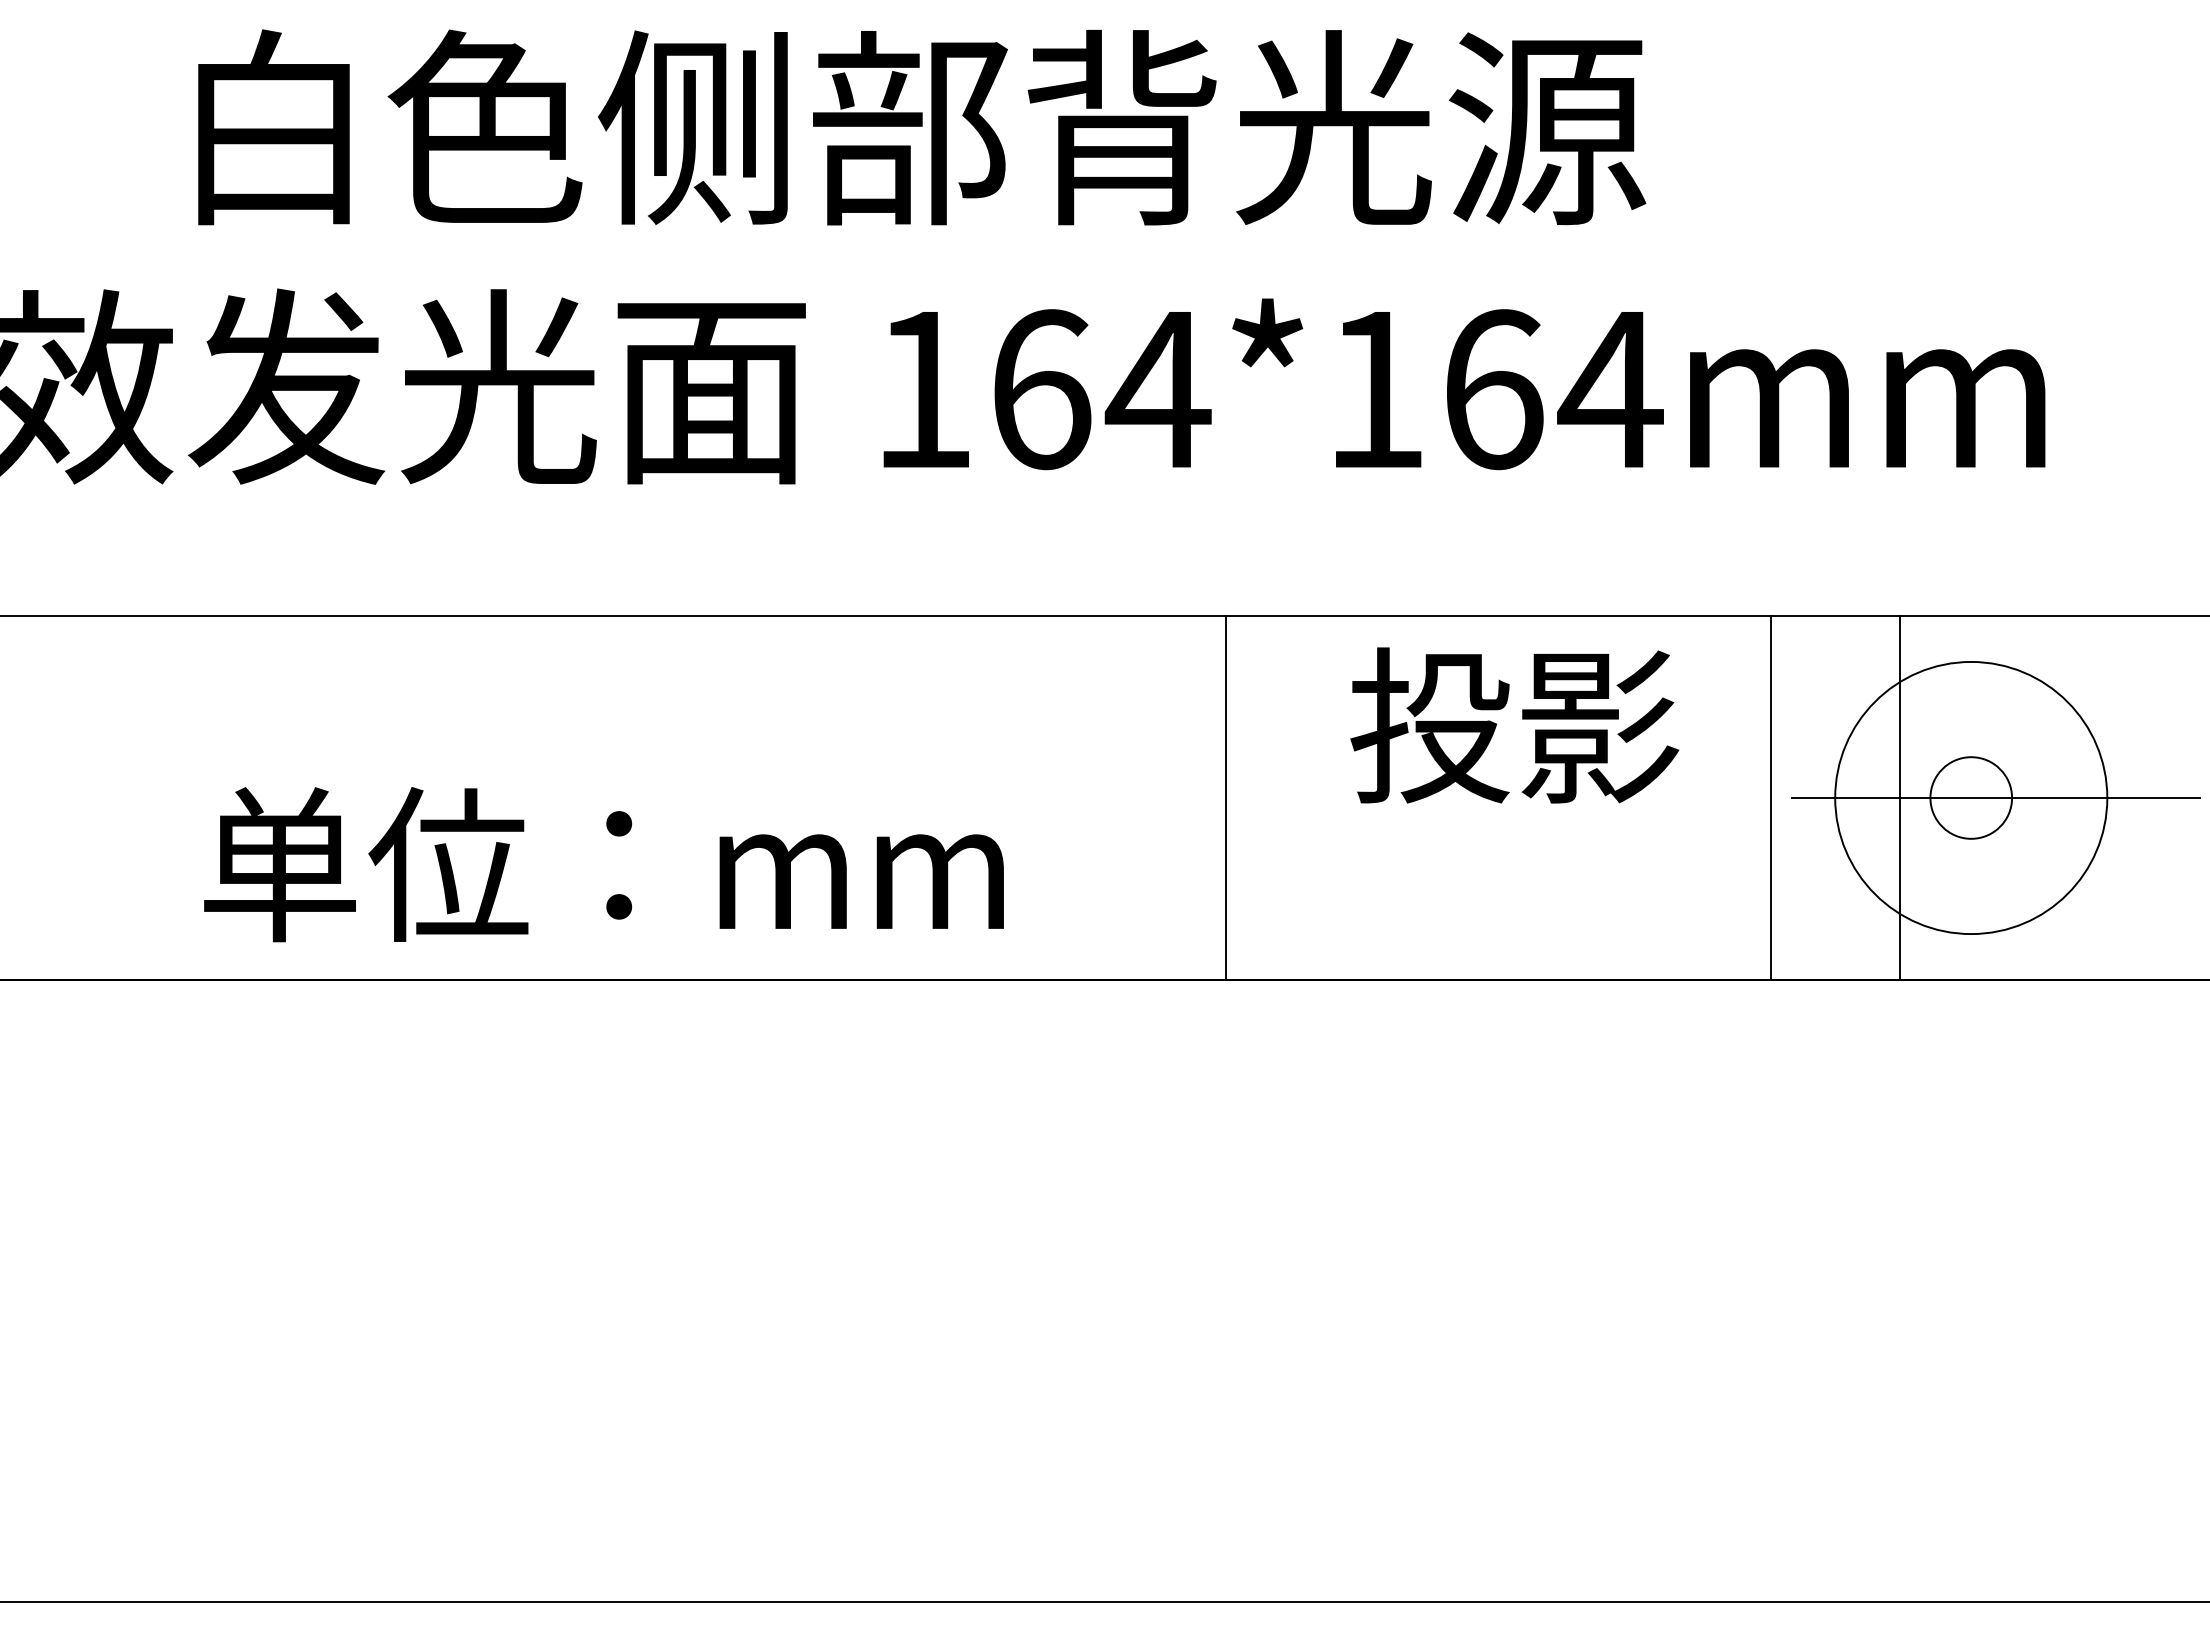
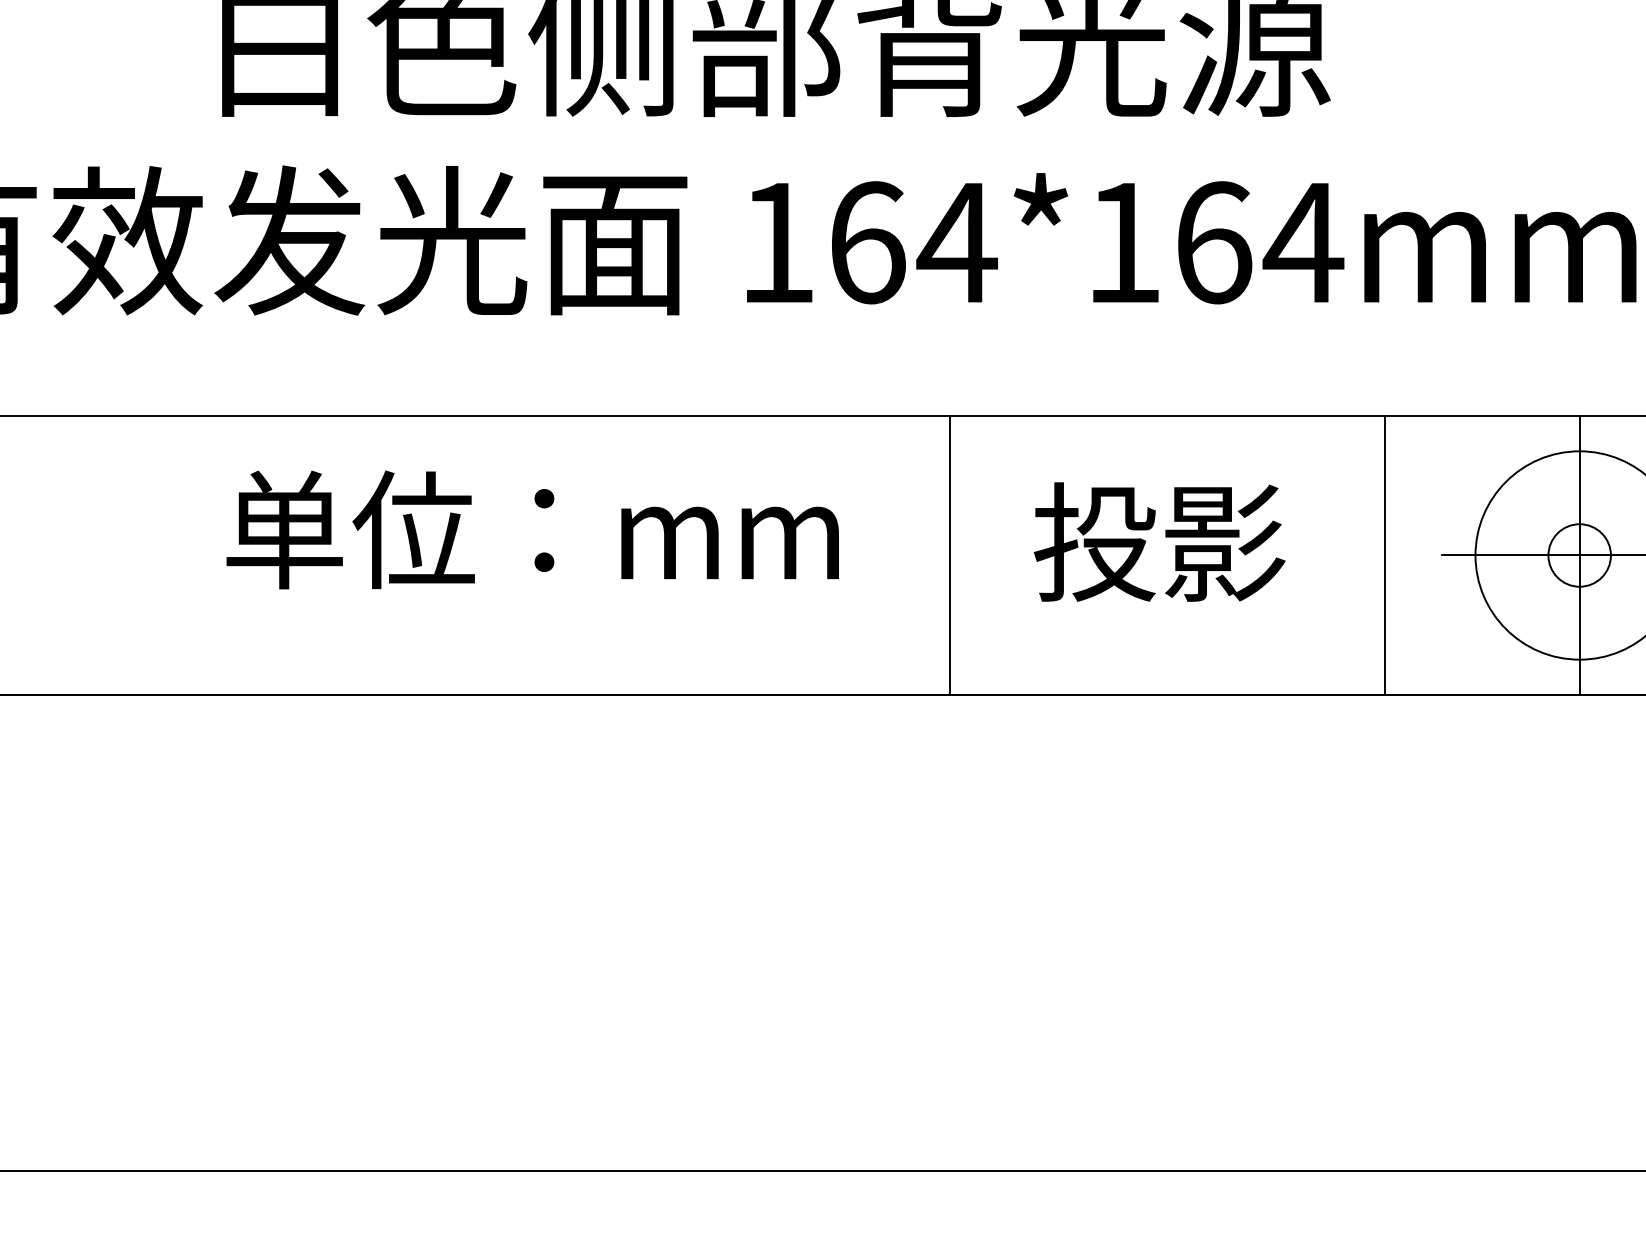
text: (1514, 725) -> (1159, 542), moved
line: (1226, 797) -> (949, 555), moved
line: (1771, 797) -> (1384, 555), moved
line: (1900, 797) -> (1579, 555), moved
text: (603, 864) -> (532, 529), moved

